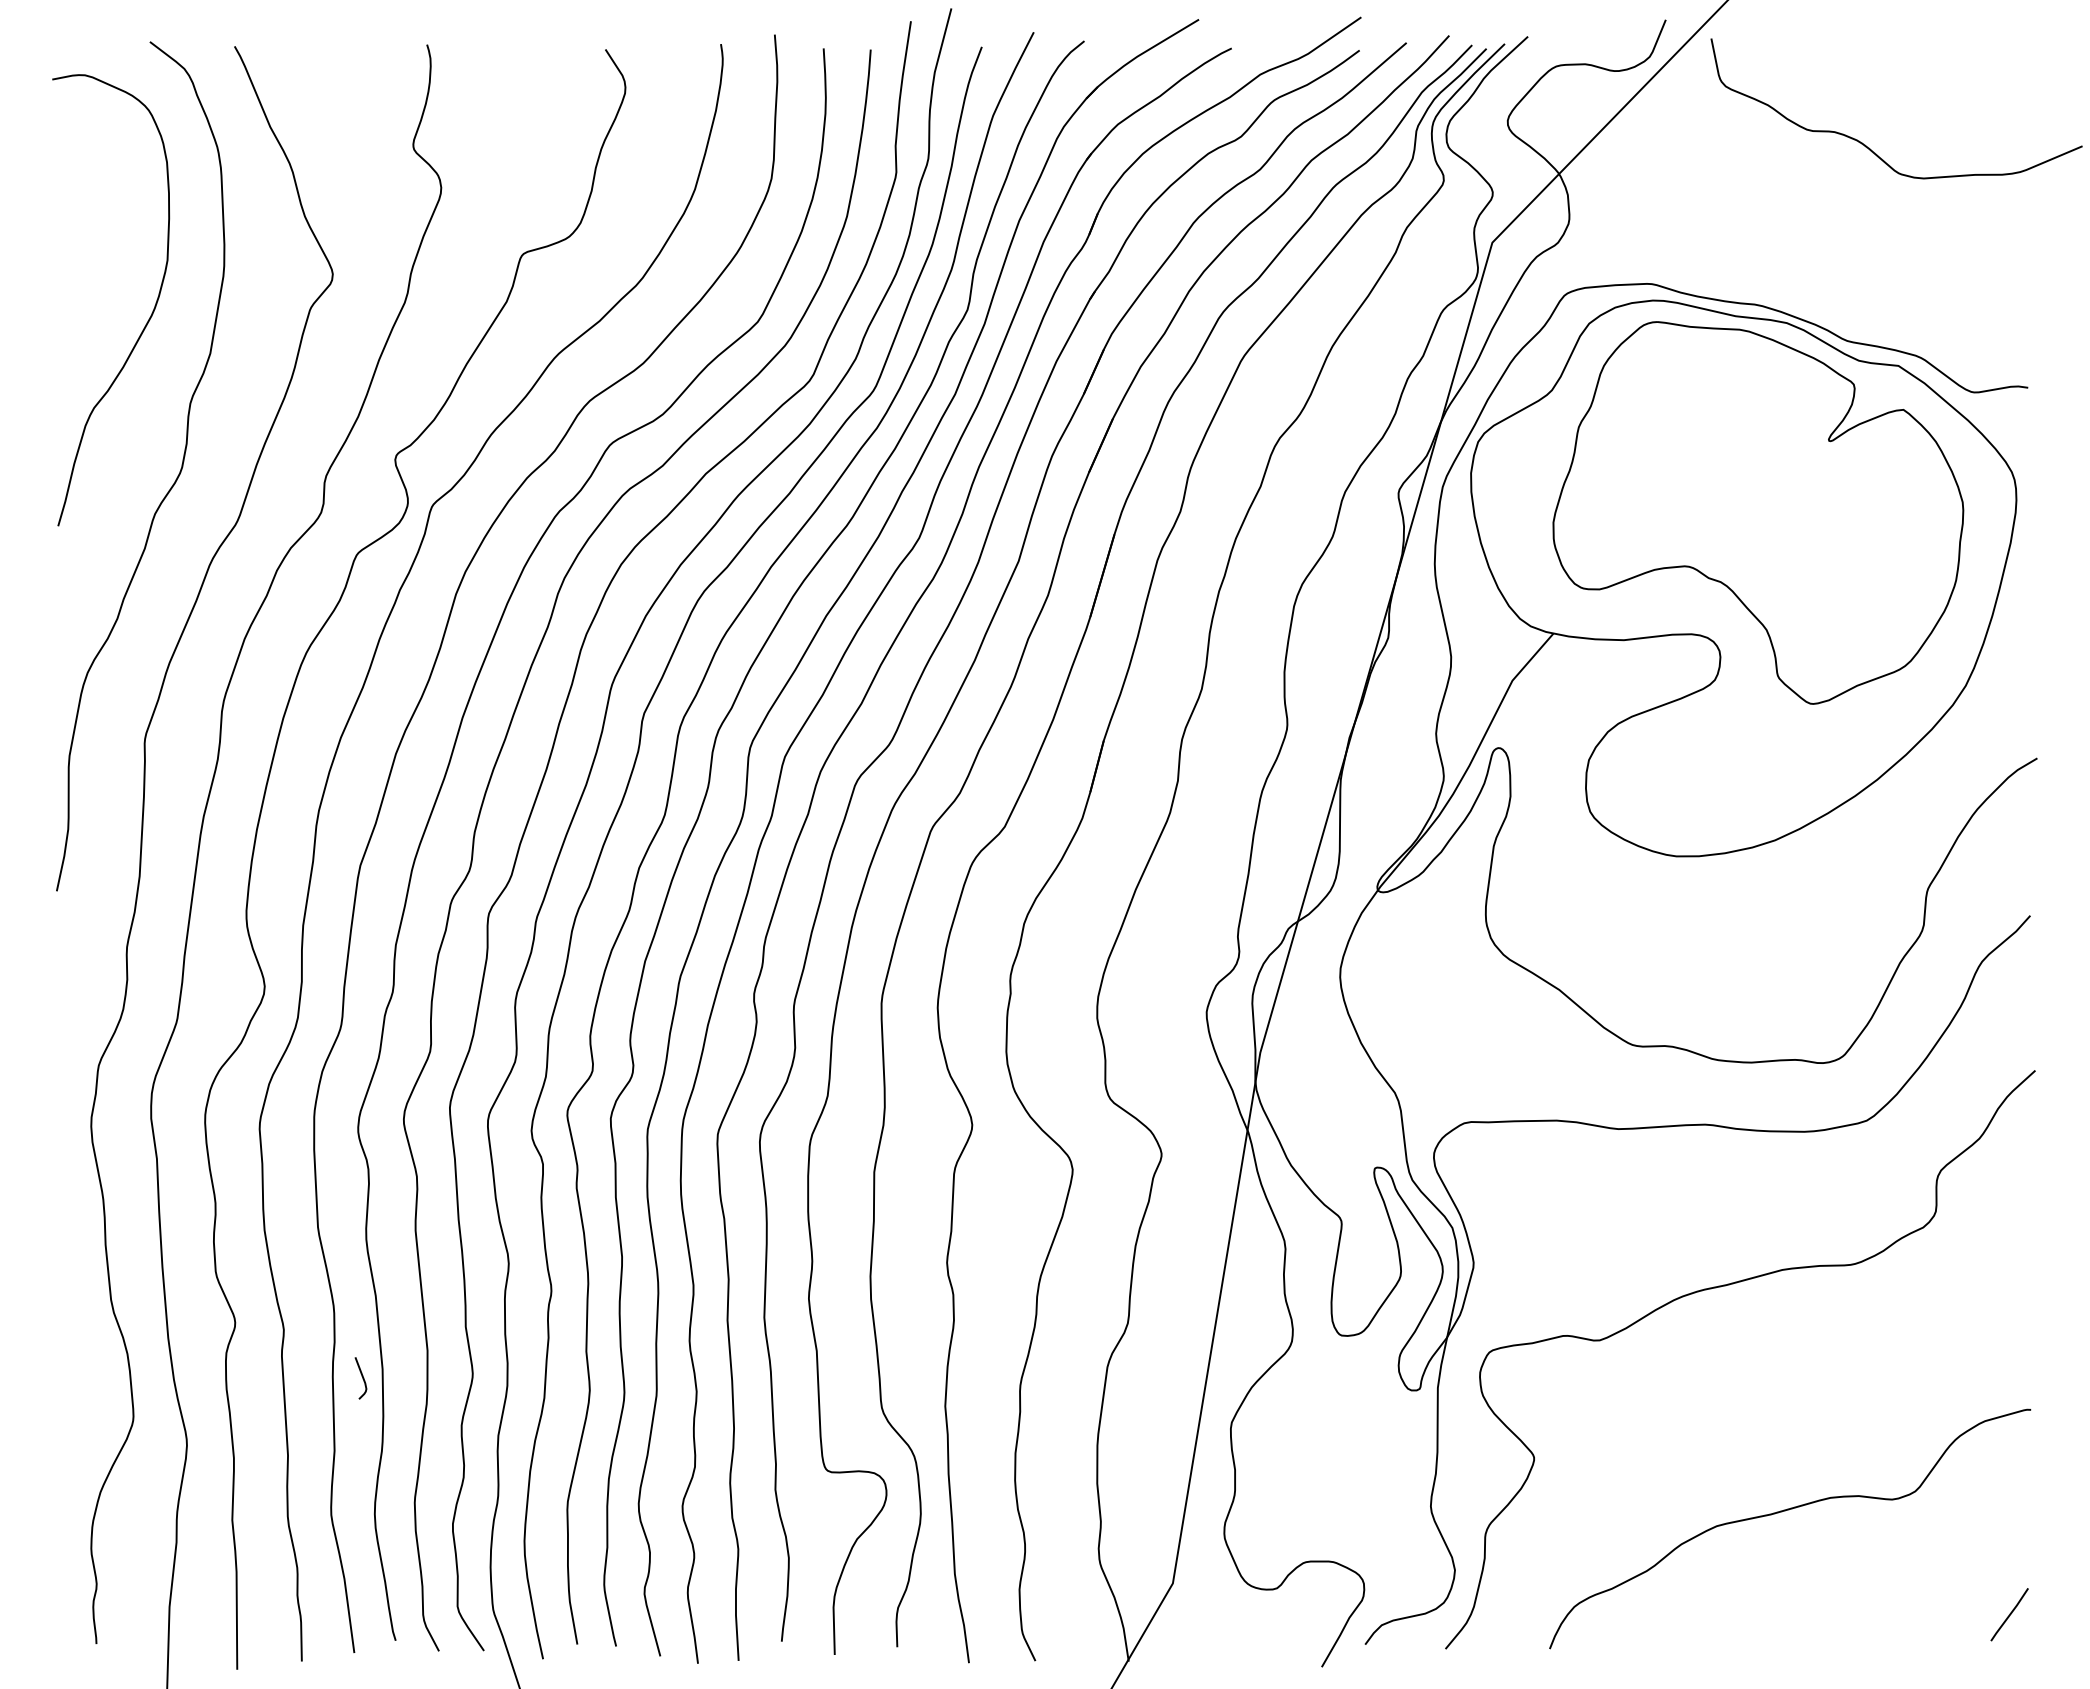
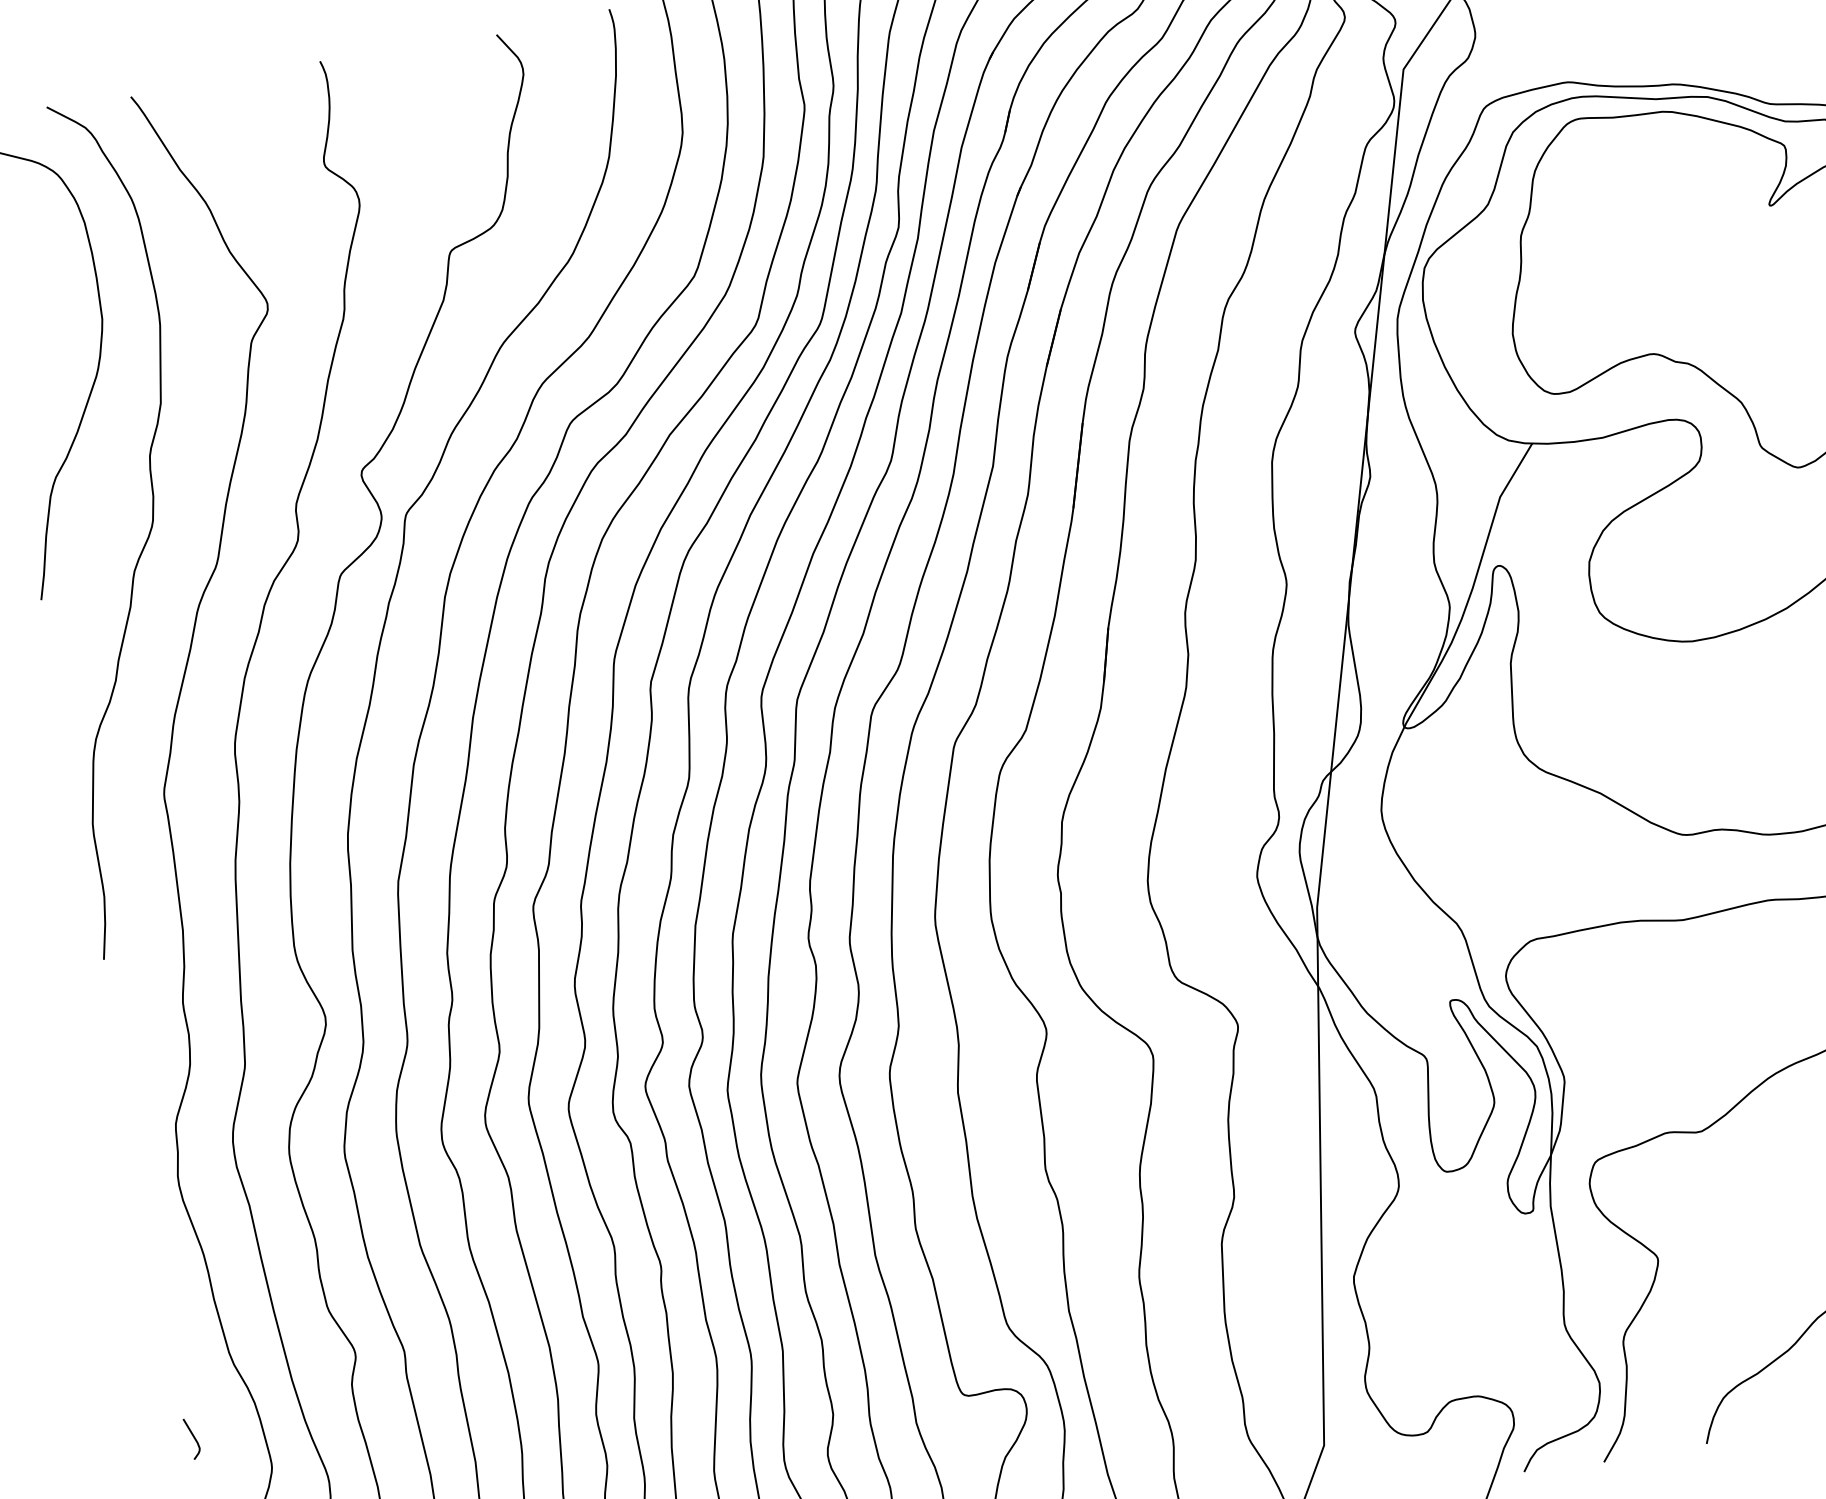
curve: (362, 1378) -> (194, 1438), moved

